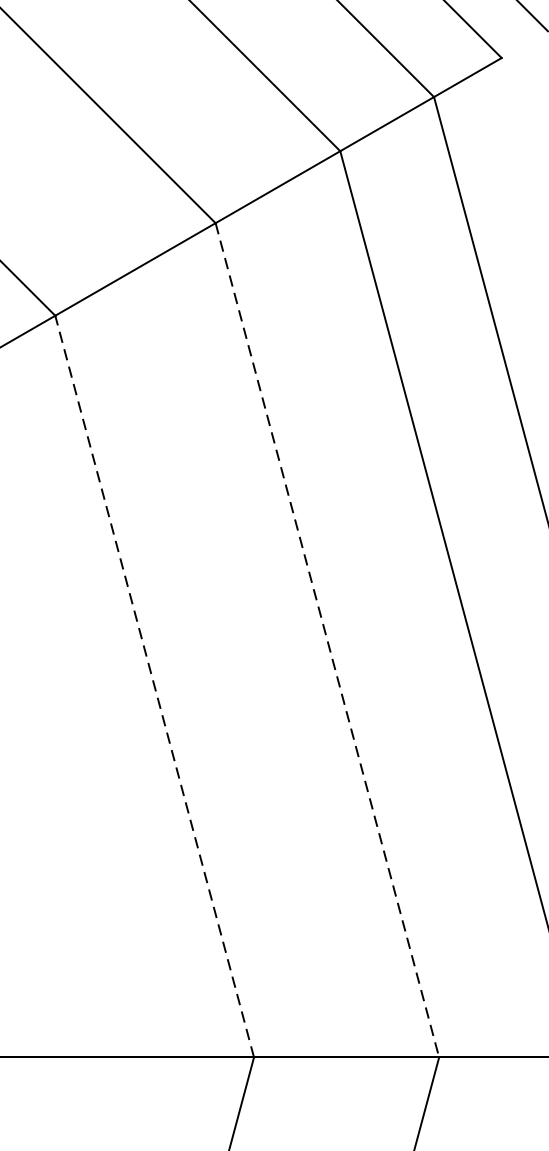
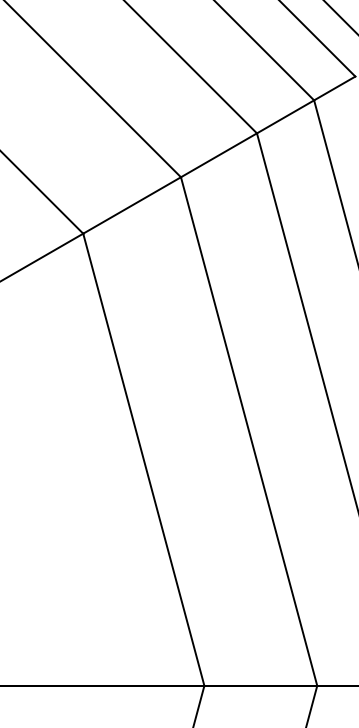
line: (328, 641) -> (249, 432), dashed -> solid
line: (154, 686) -> (143, 459), dashed -> solid

